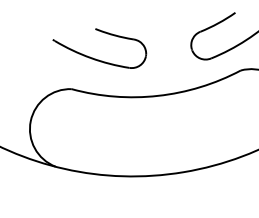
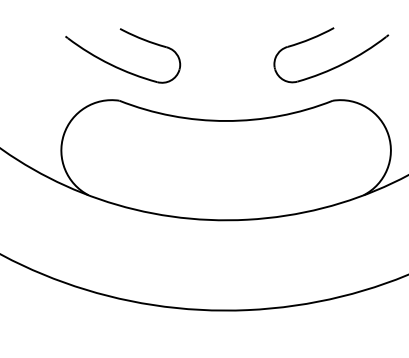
part: (96, 58) -> (117, 66), moved

